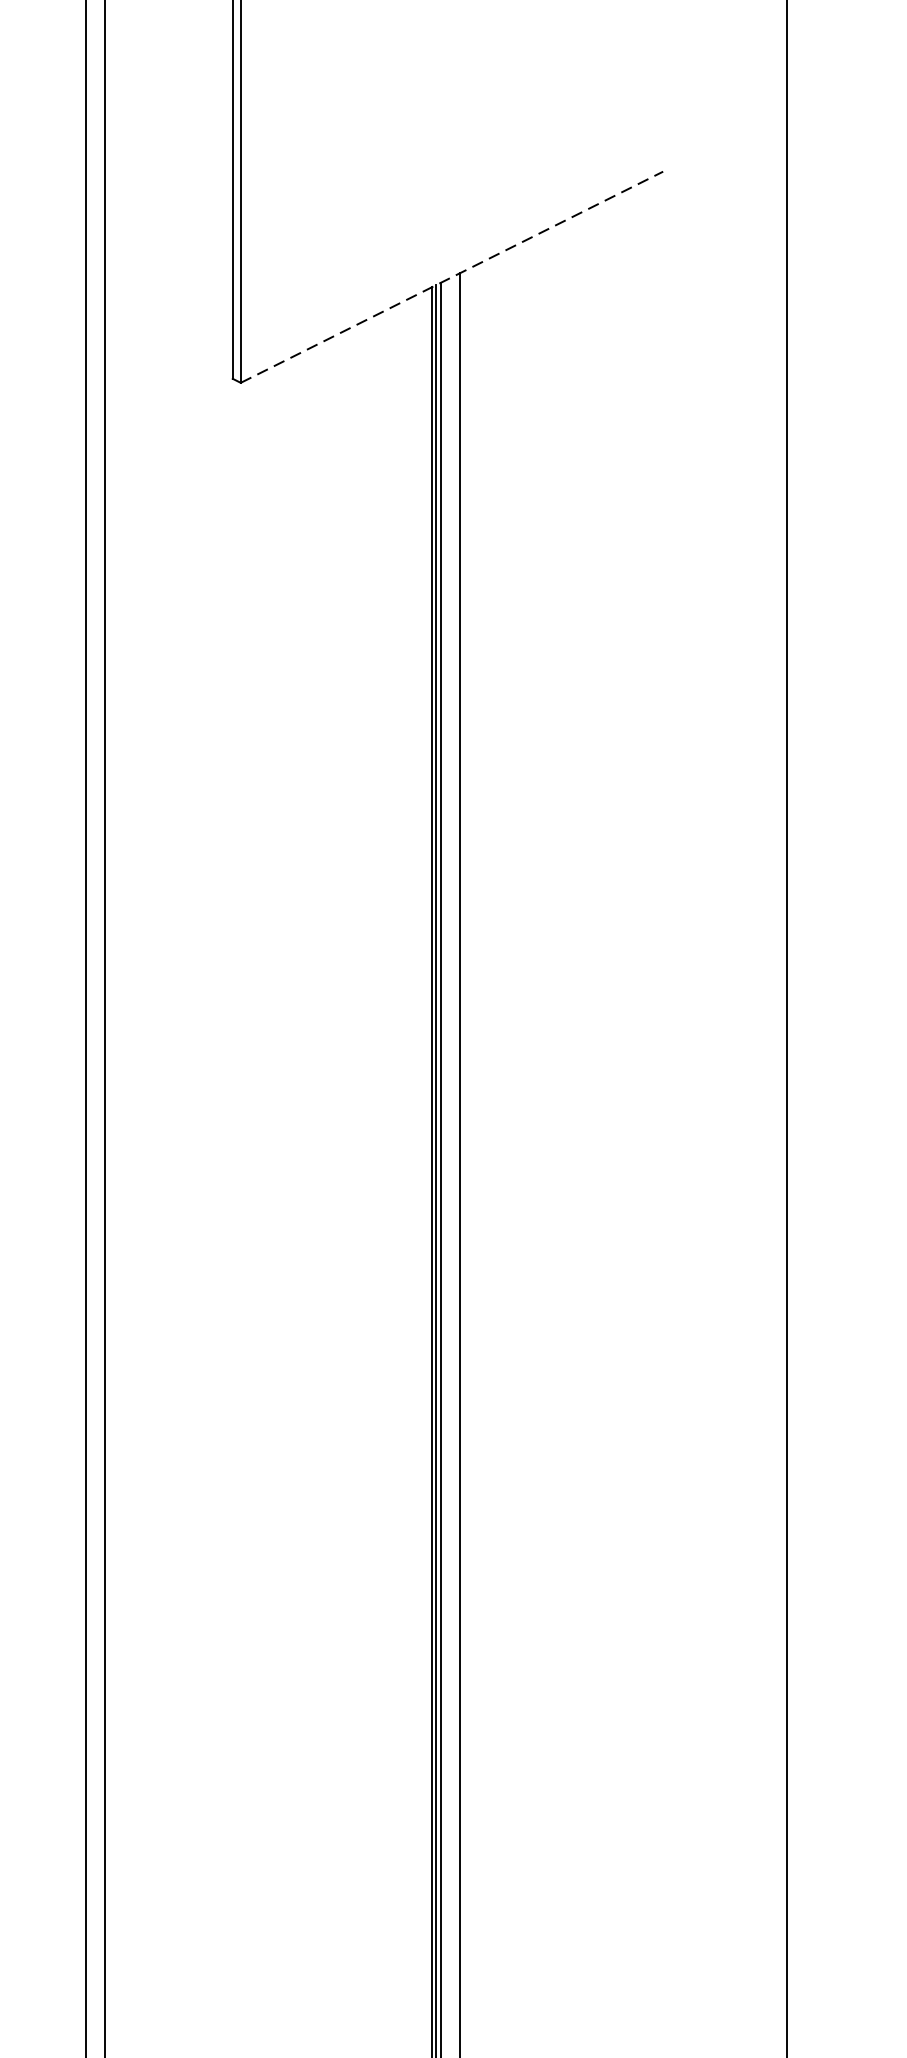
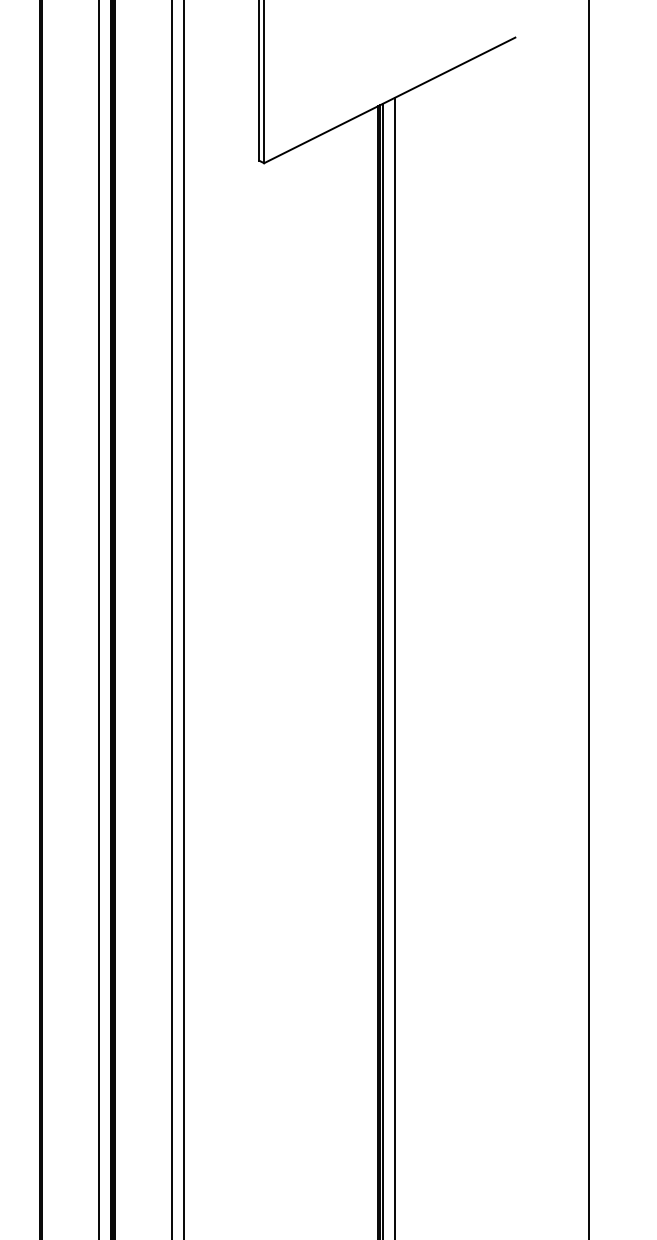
line: (453, 277) -> (390, 100), dashed -> solid

